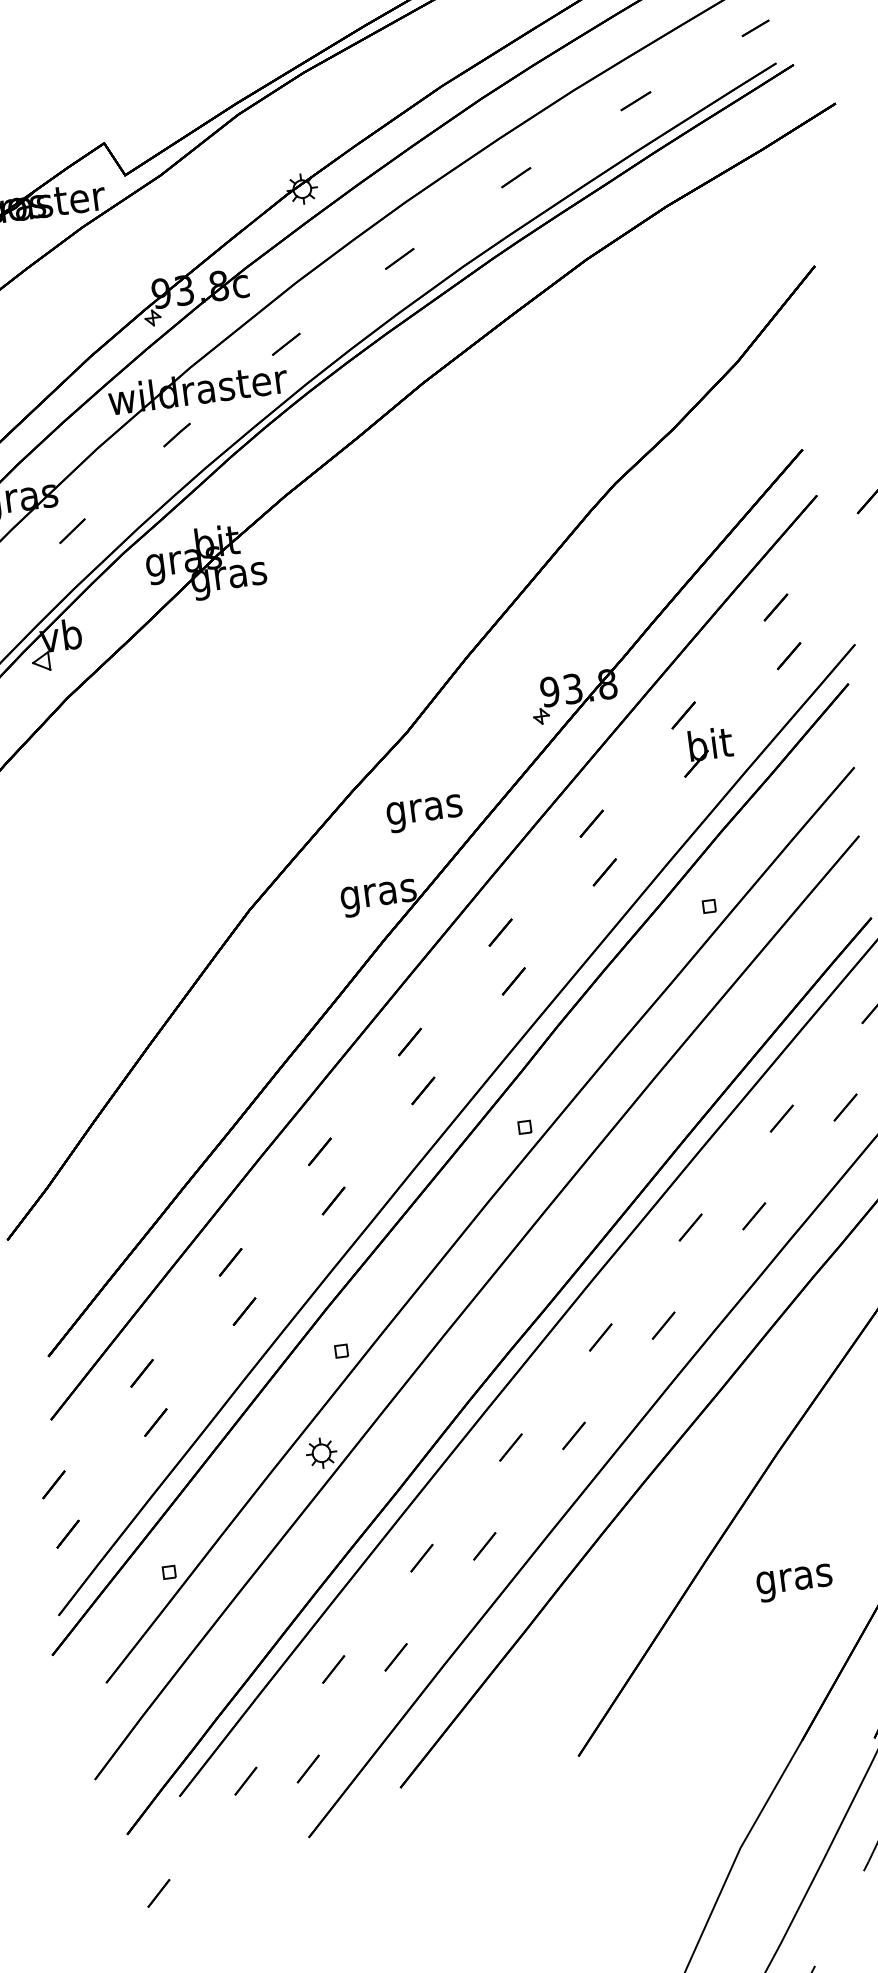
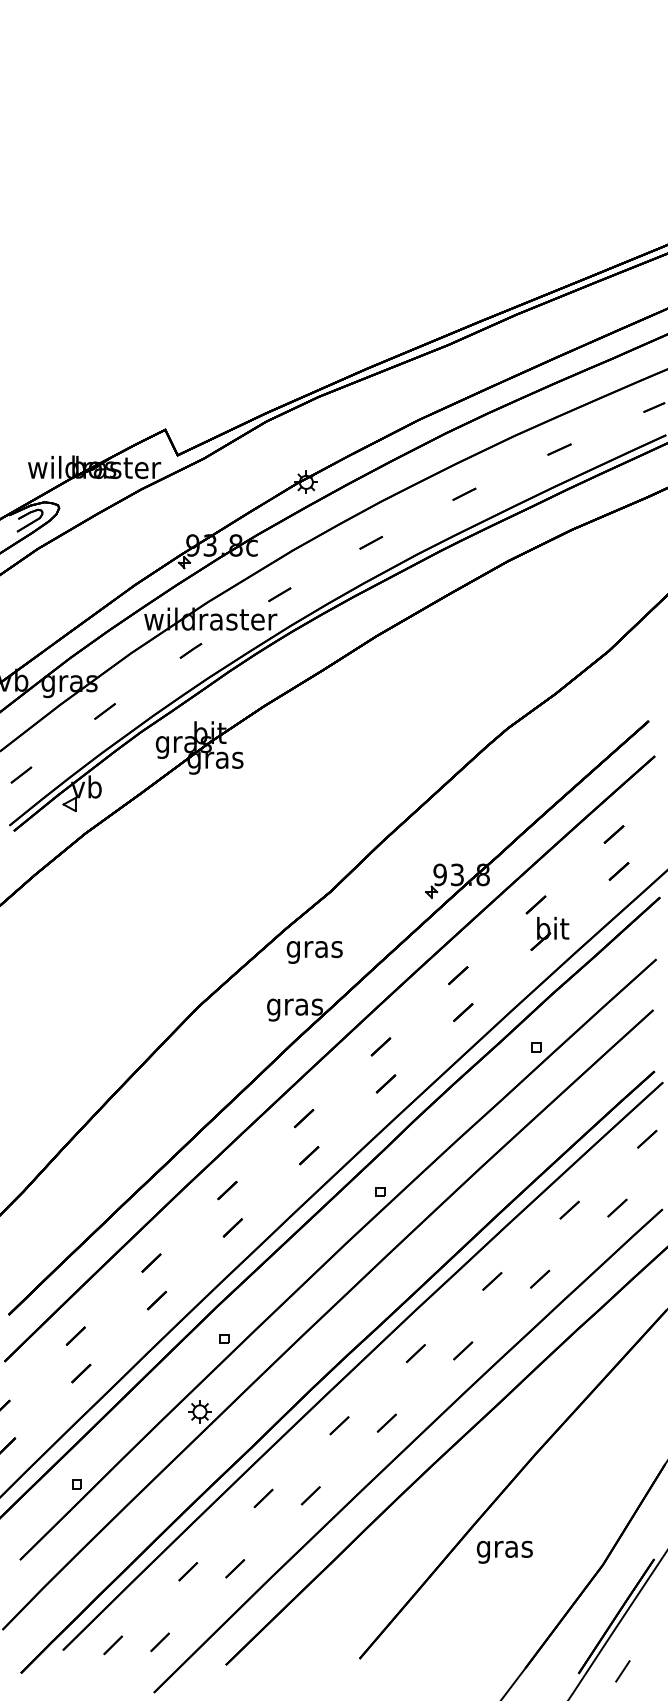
text: (424, 813) -> (314, 952), moved
text: (794, 1582) -> (504, 1551), moved

